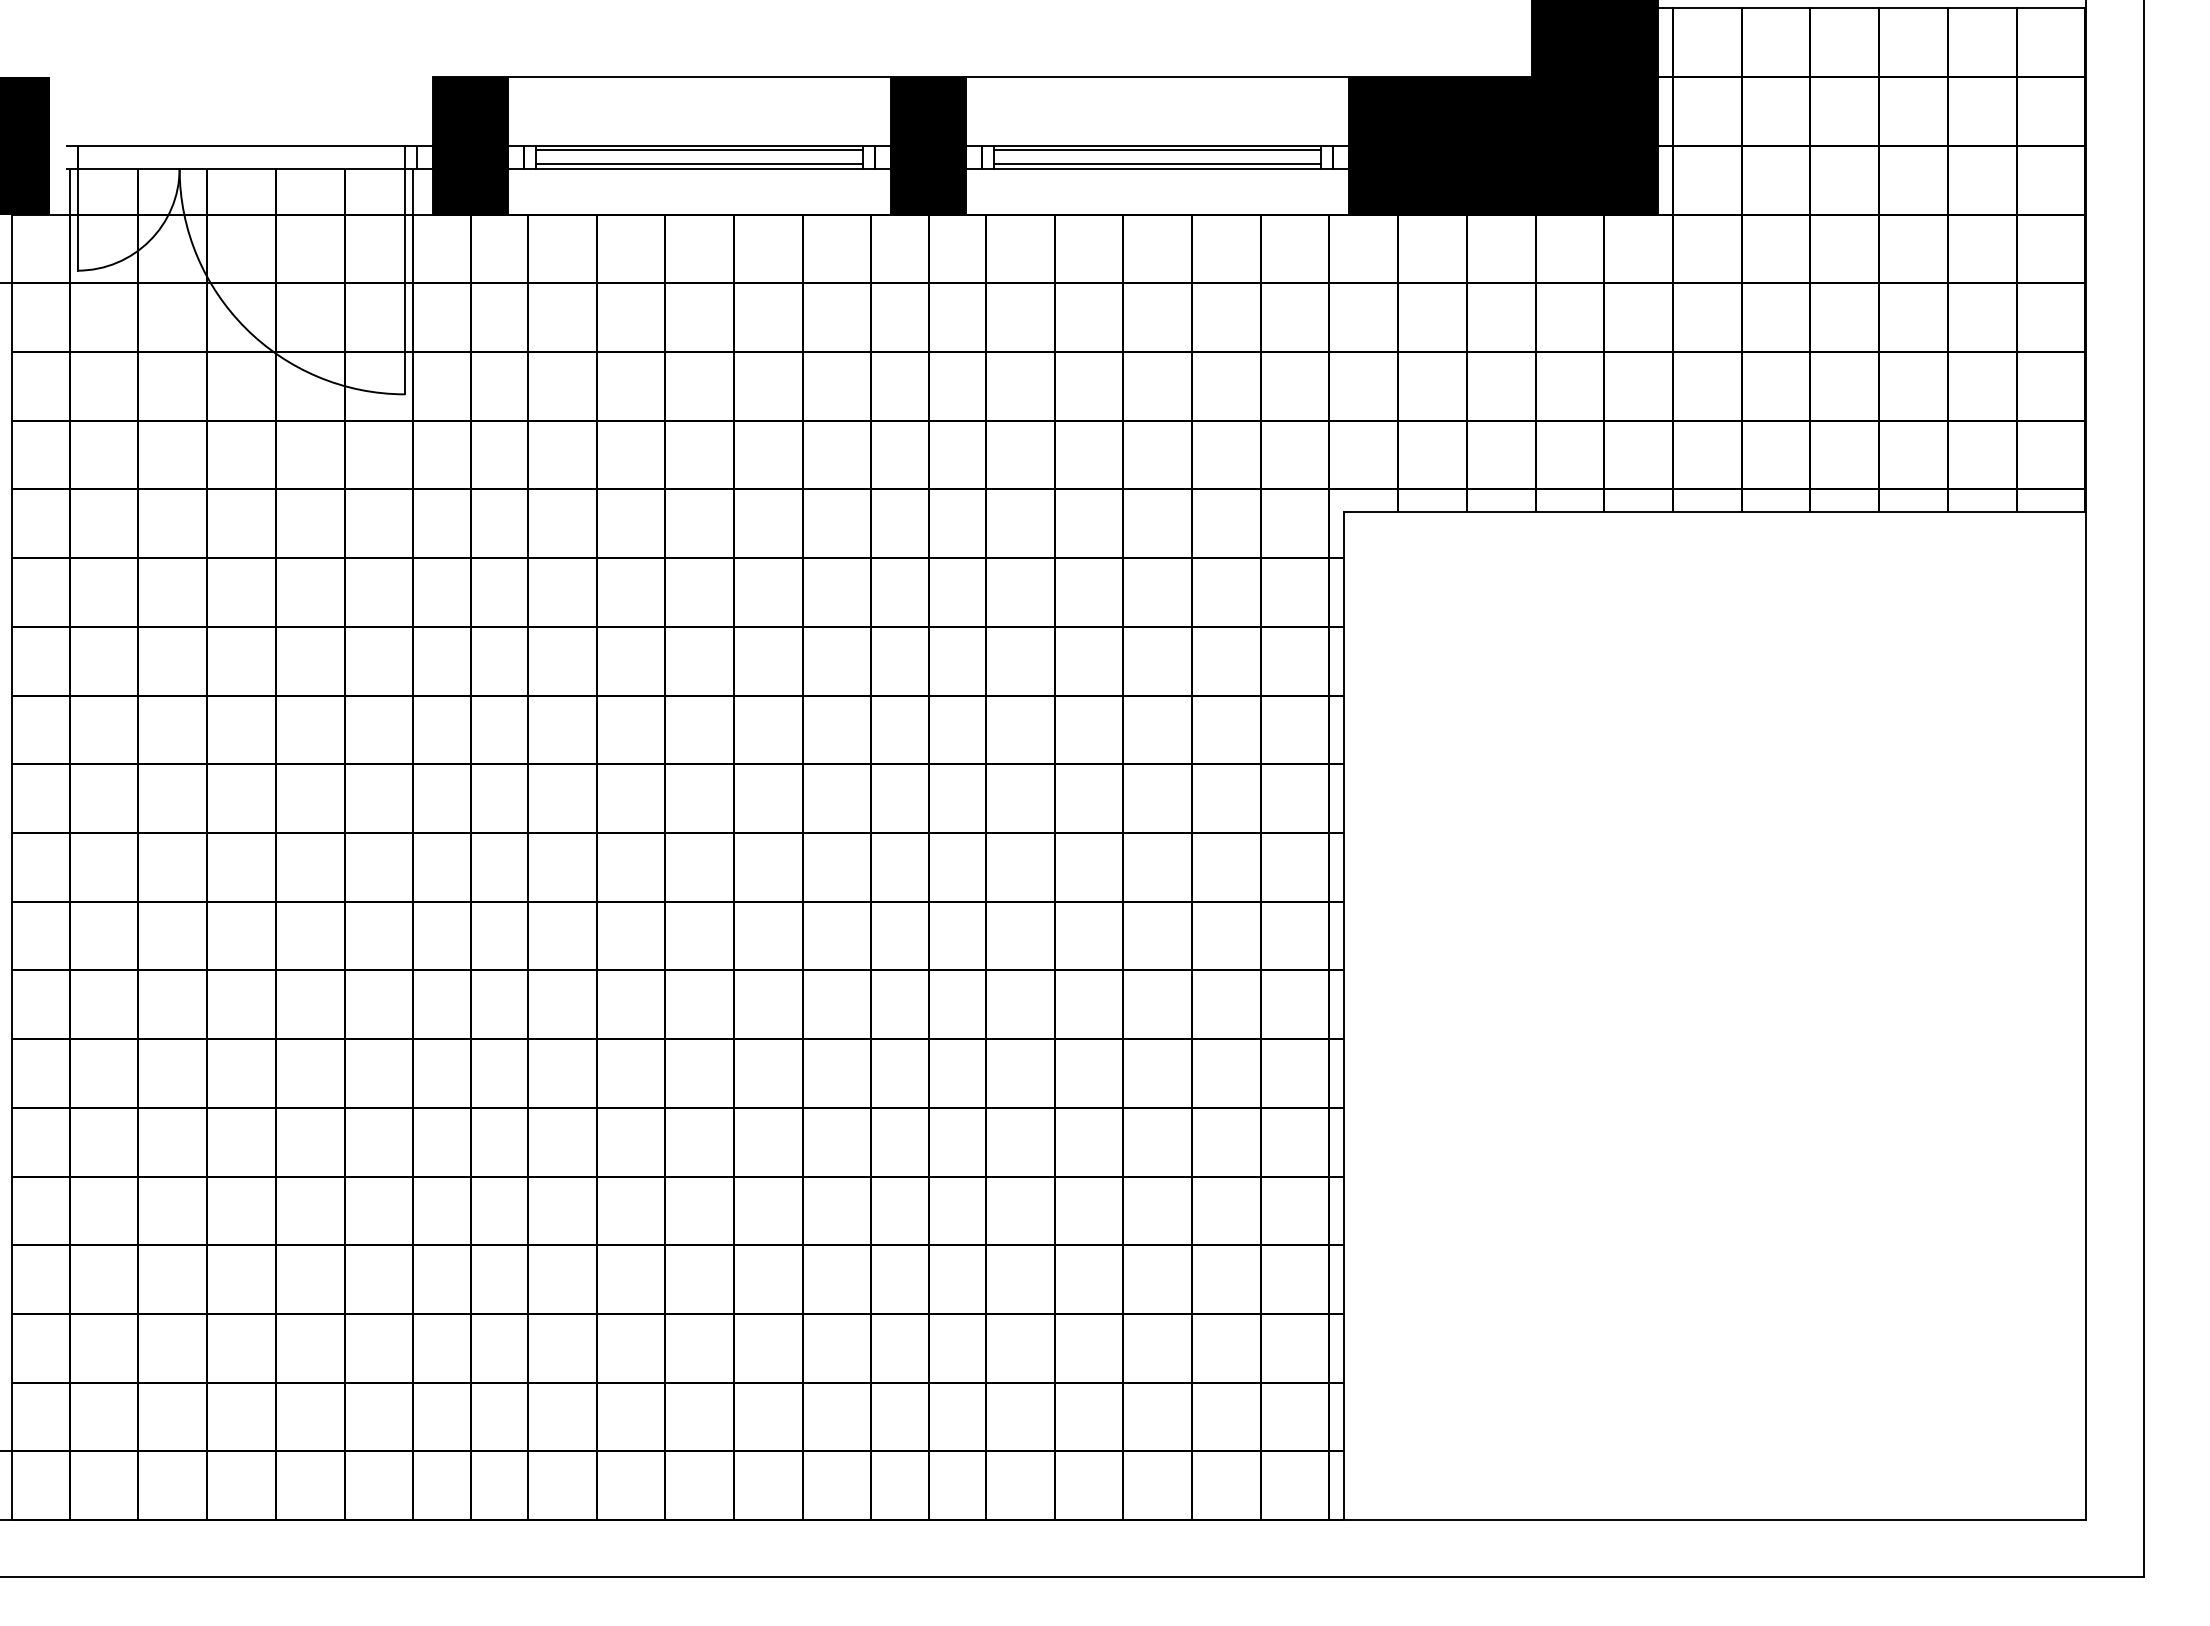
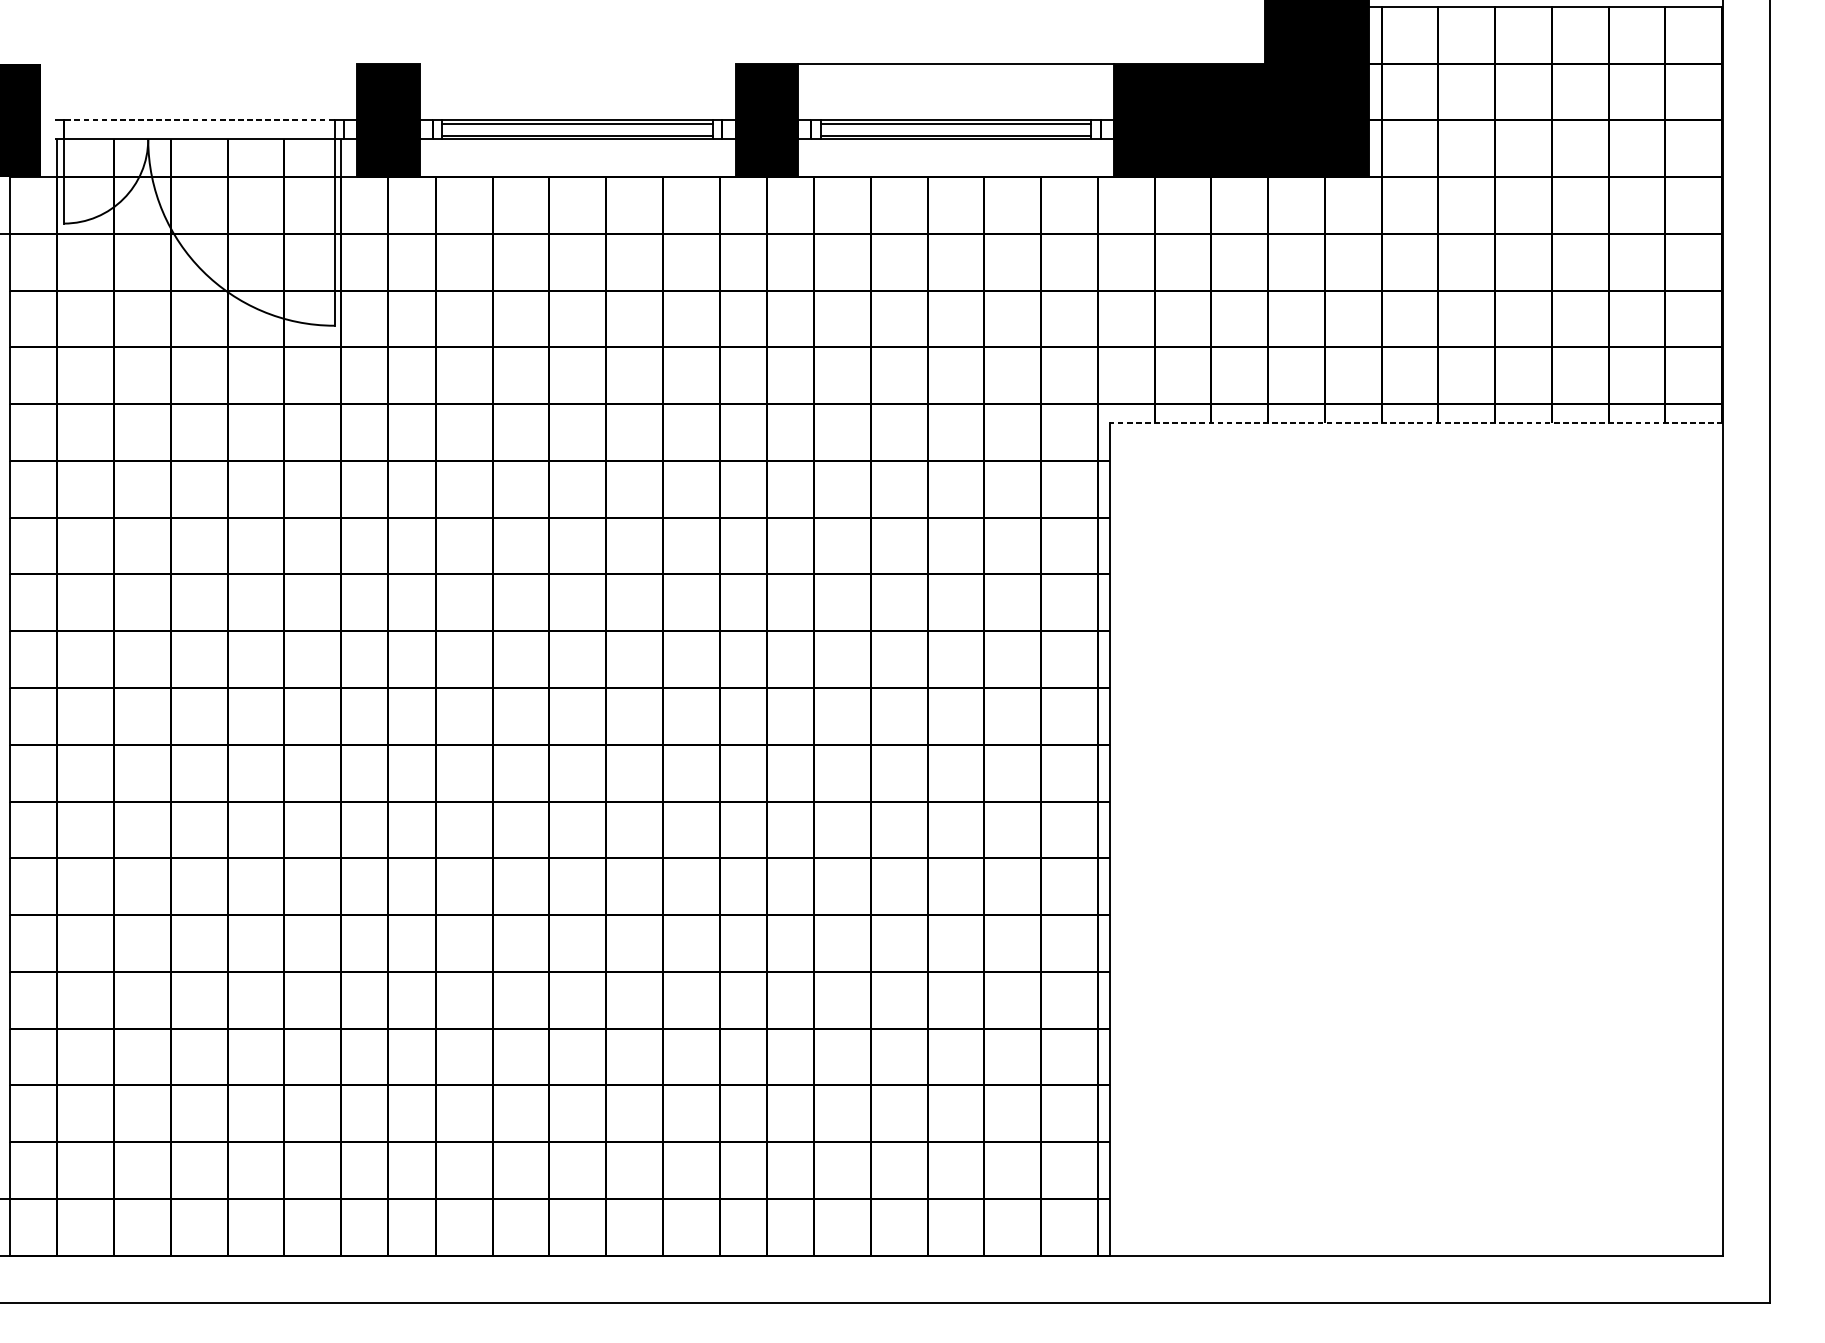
line: (699, 77) -> (577, 64), removed
line: (241, 145) -> (199, 120), solid -> dashed
line: (1714, 512) -> (1415, 423), solid -> dashed

